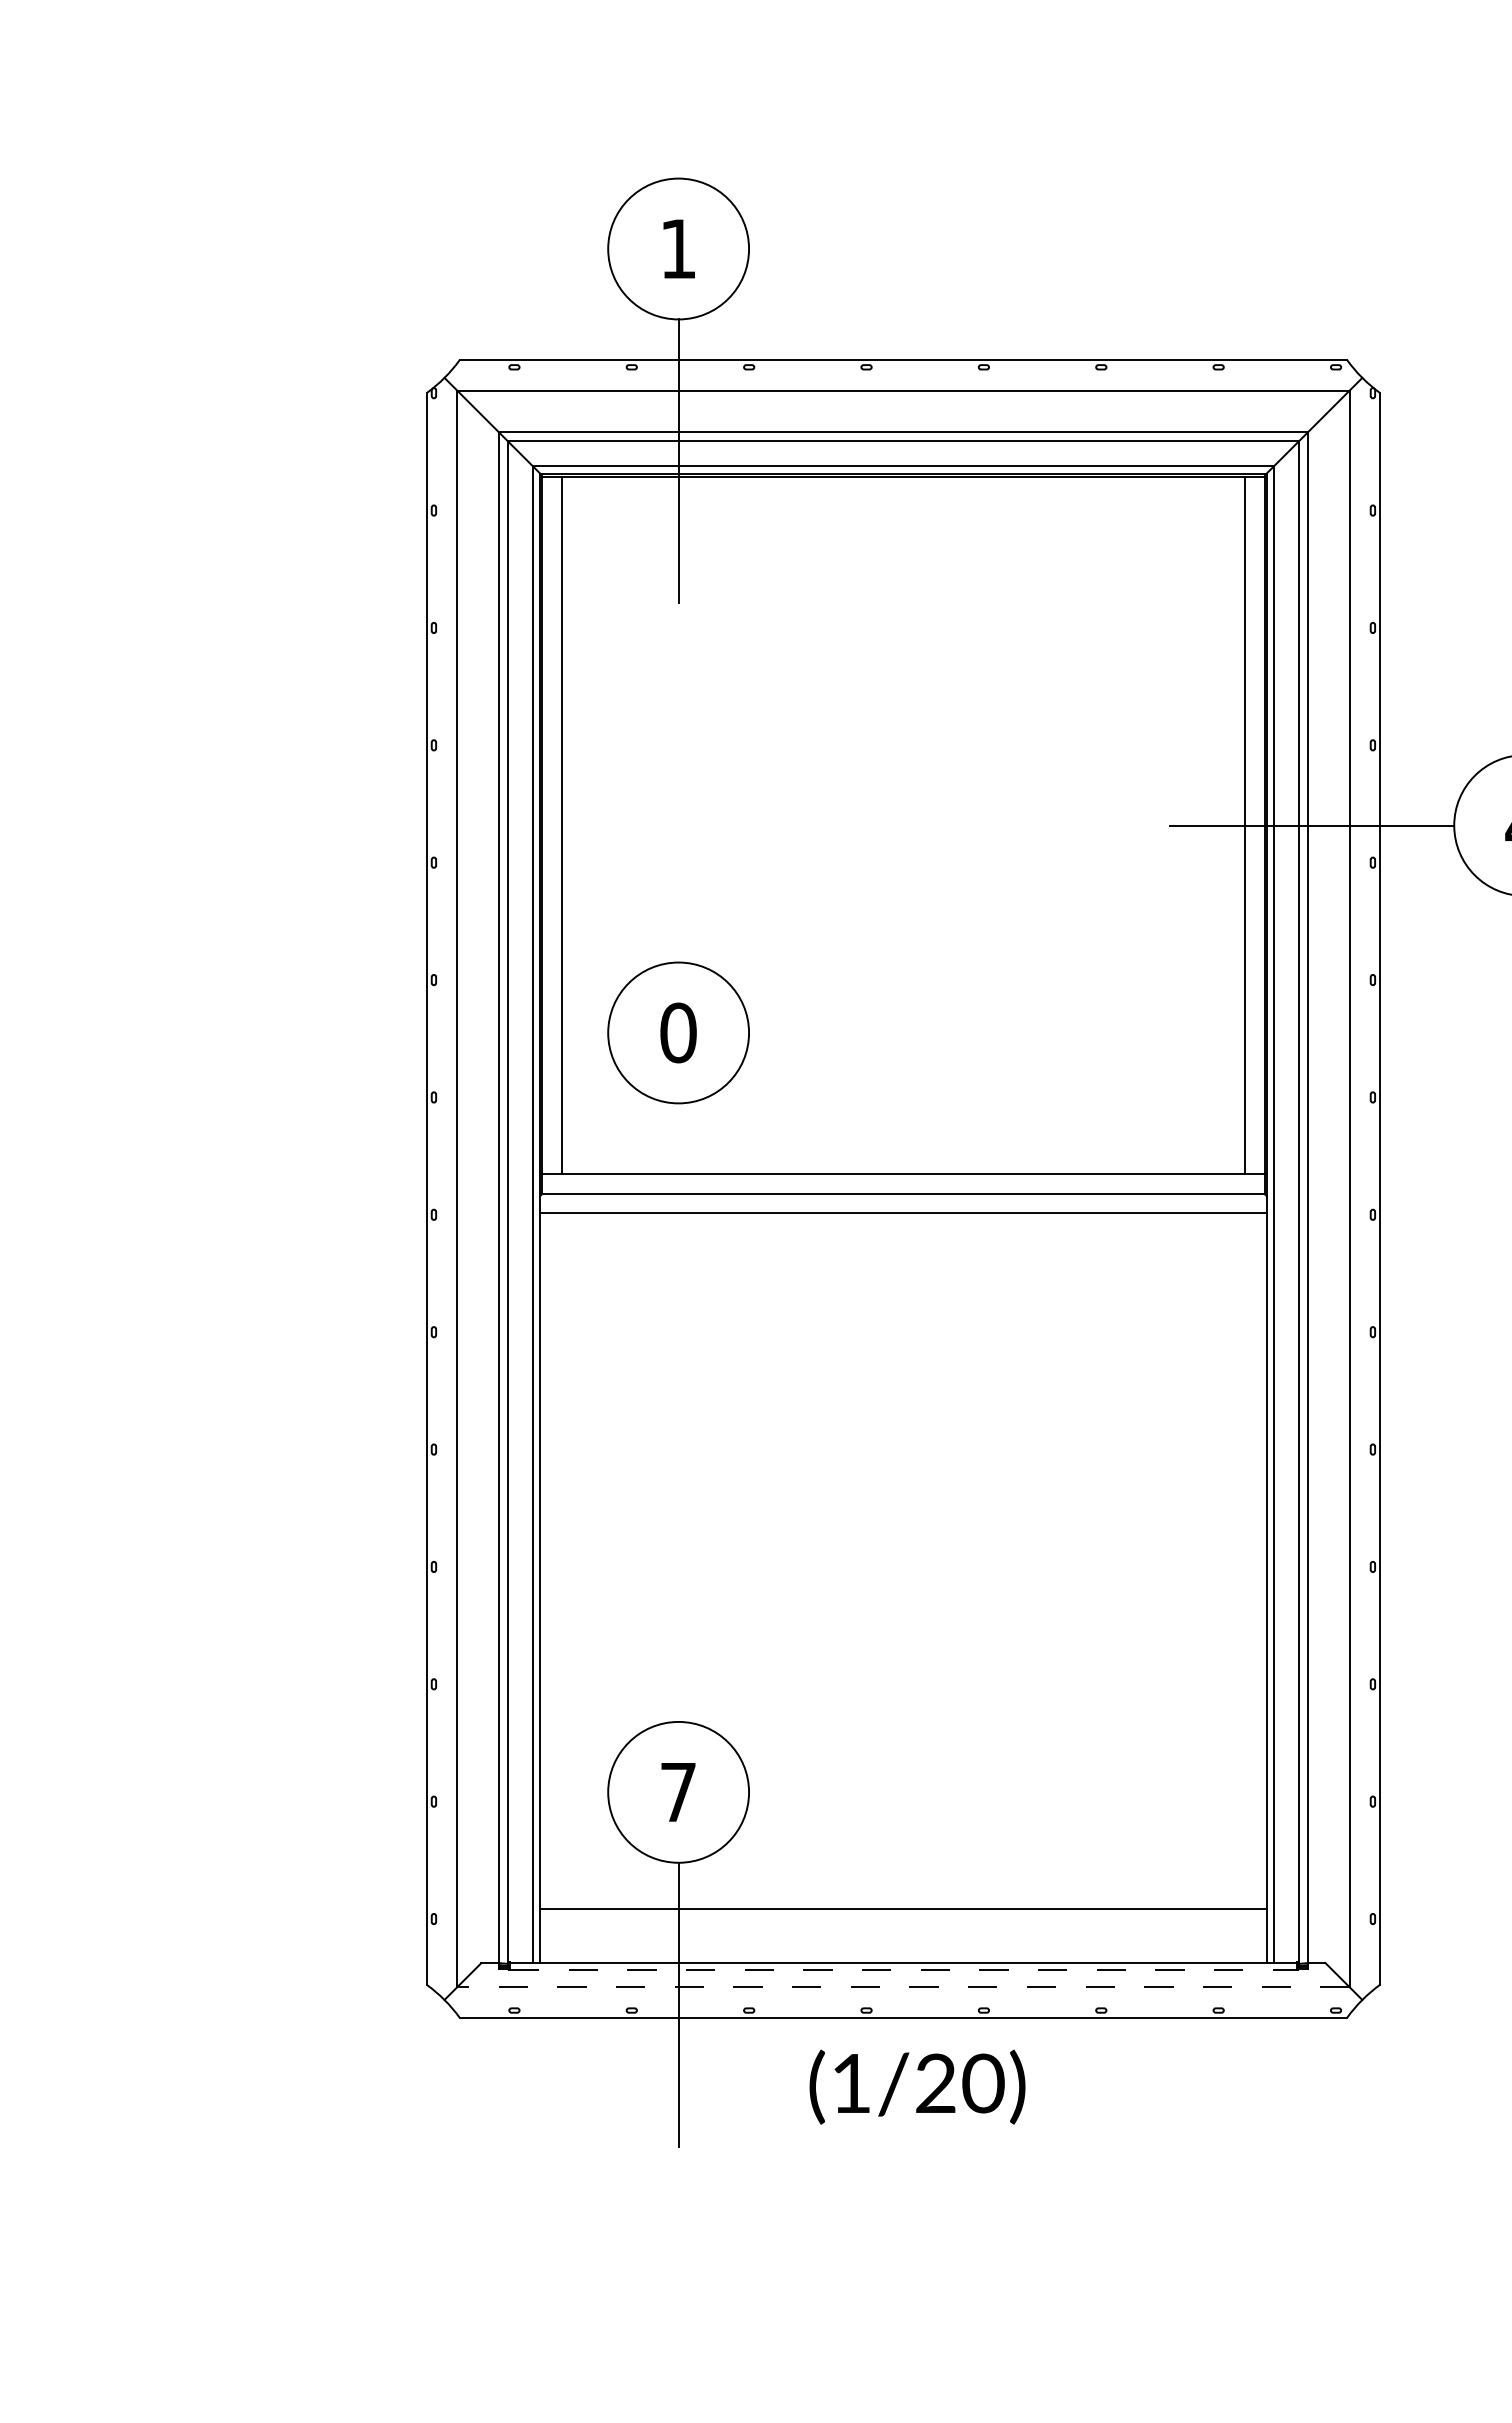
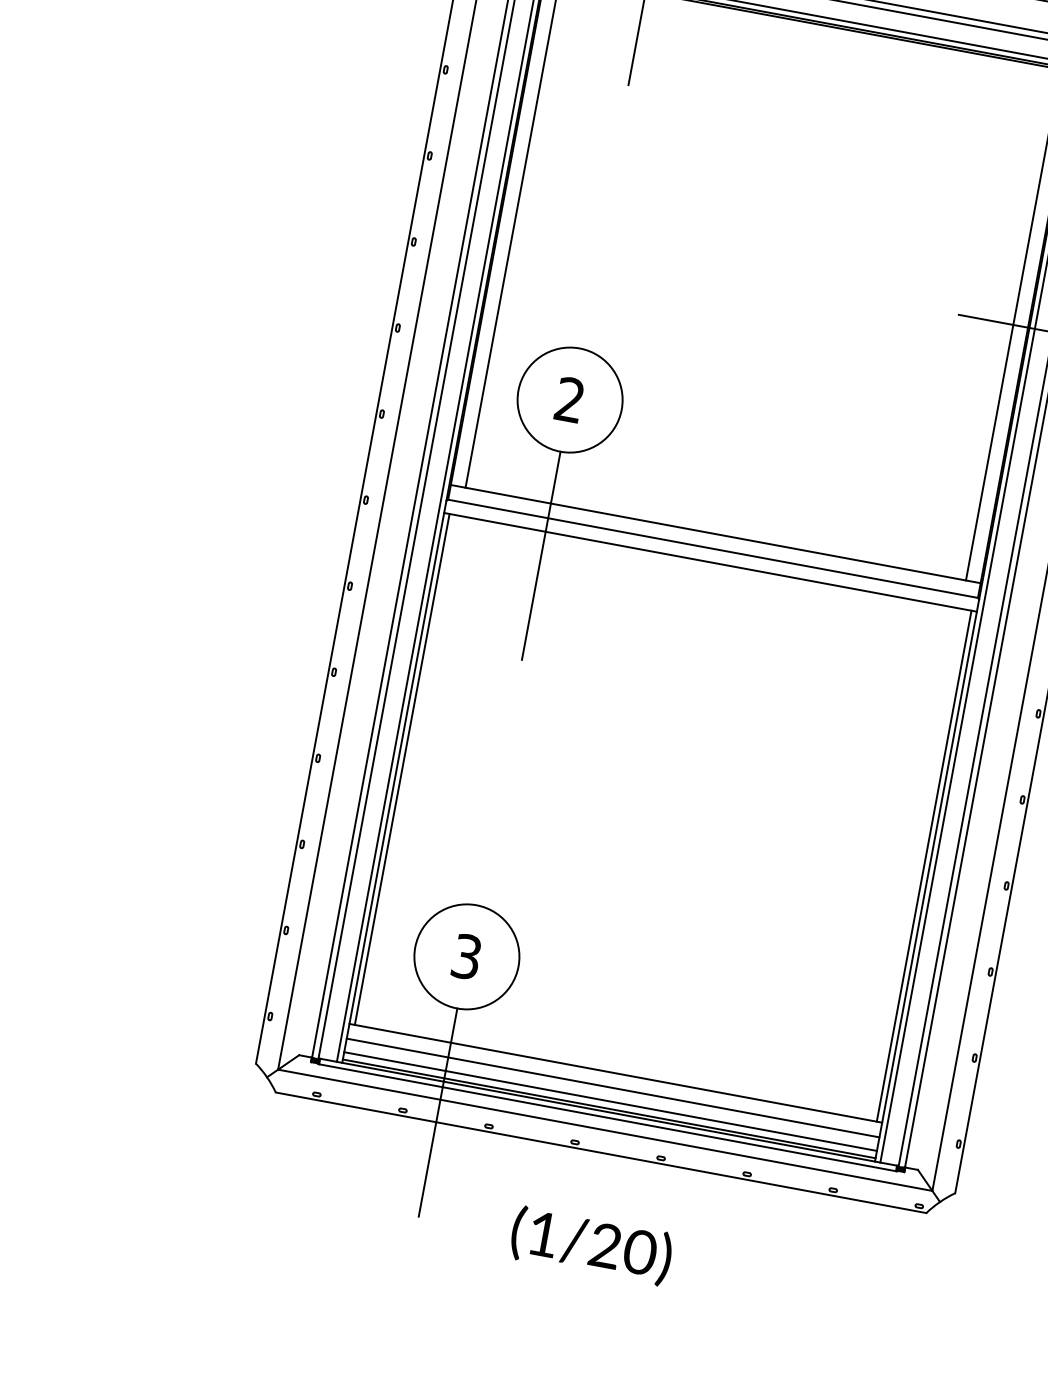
text: (678, 1032) -> (570, 399), 0 -> 2
line: (678, 1245) -> (541, 555), added
line: (547, 1560) -> (402, 769), added
line: (1259, 1560) -> (924, 865), added
text: (678, 1792) -> (466, 956), 7 -> 3
line: (903, 1929) -> (613, 1088), added
line: (903, 1948) -> (610, 1101), added
line: (903, 1957) -> (609, 1108), added
line: (903, 1970) -> (607, 1118), dashed -> solid
line: (902, 1987) -> (604, 1130), dashed -> solid
text: (917, 2086) -> (591, 1245), moved

